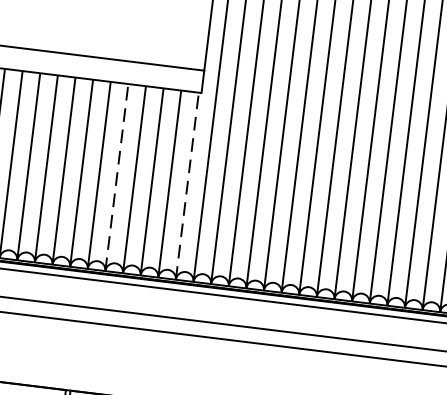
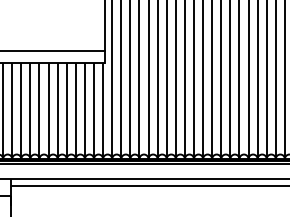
line: (116, 176) -> (66, 110), dashed -> solid
line: (188, 185) -> (103, 110), dashed -> solid

